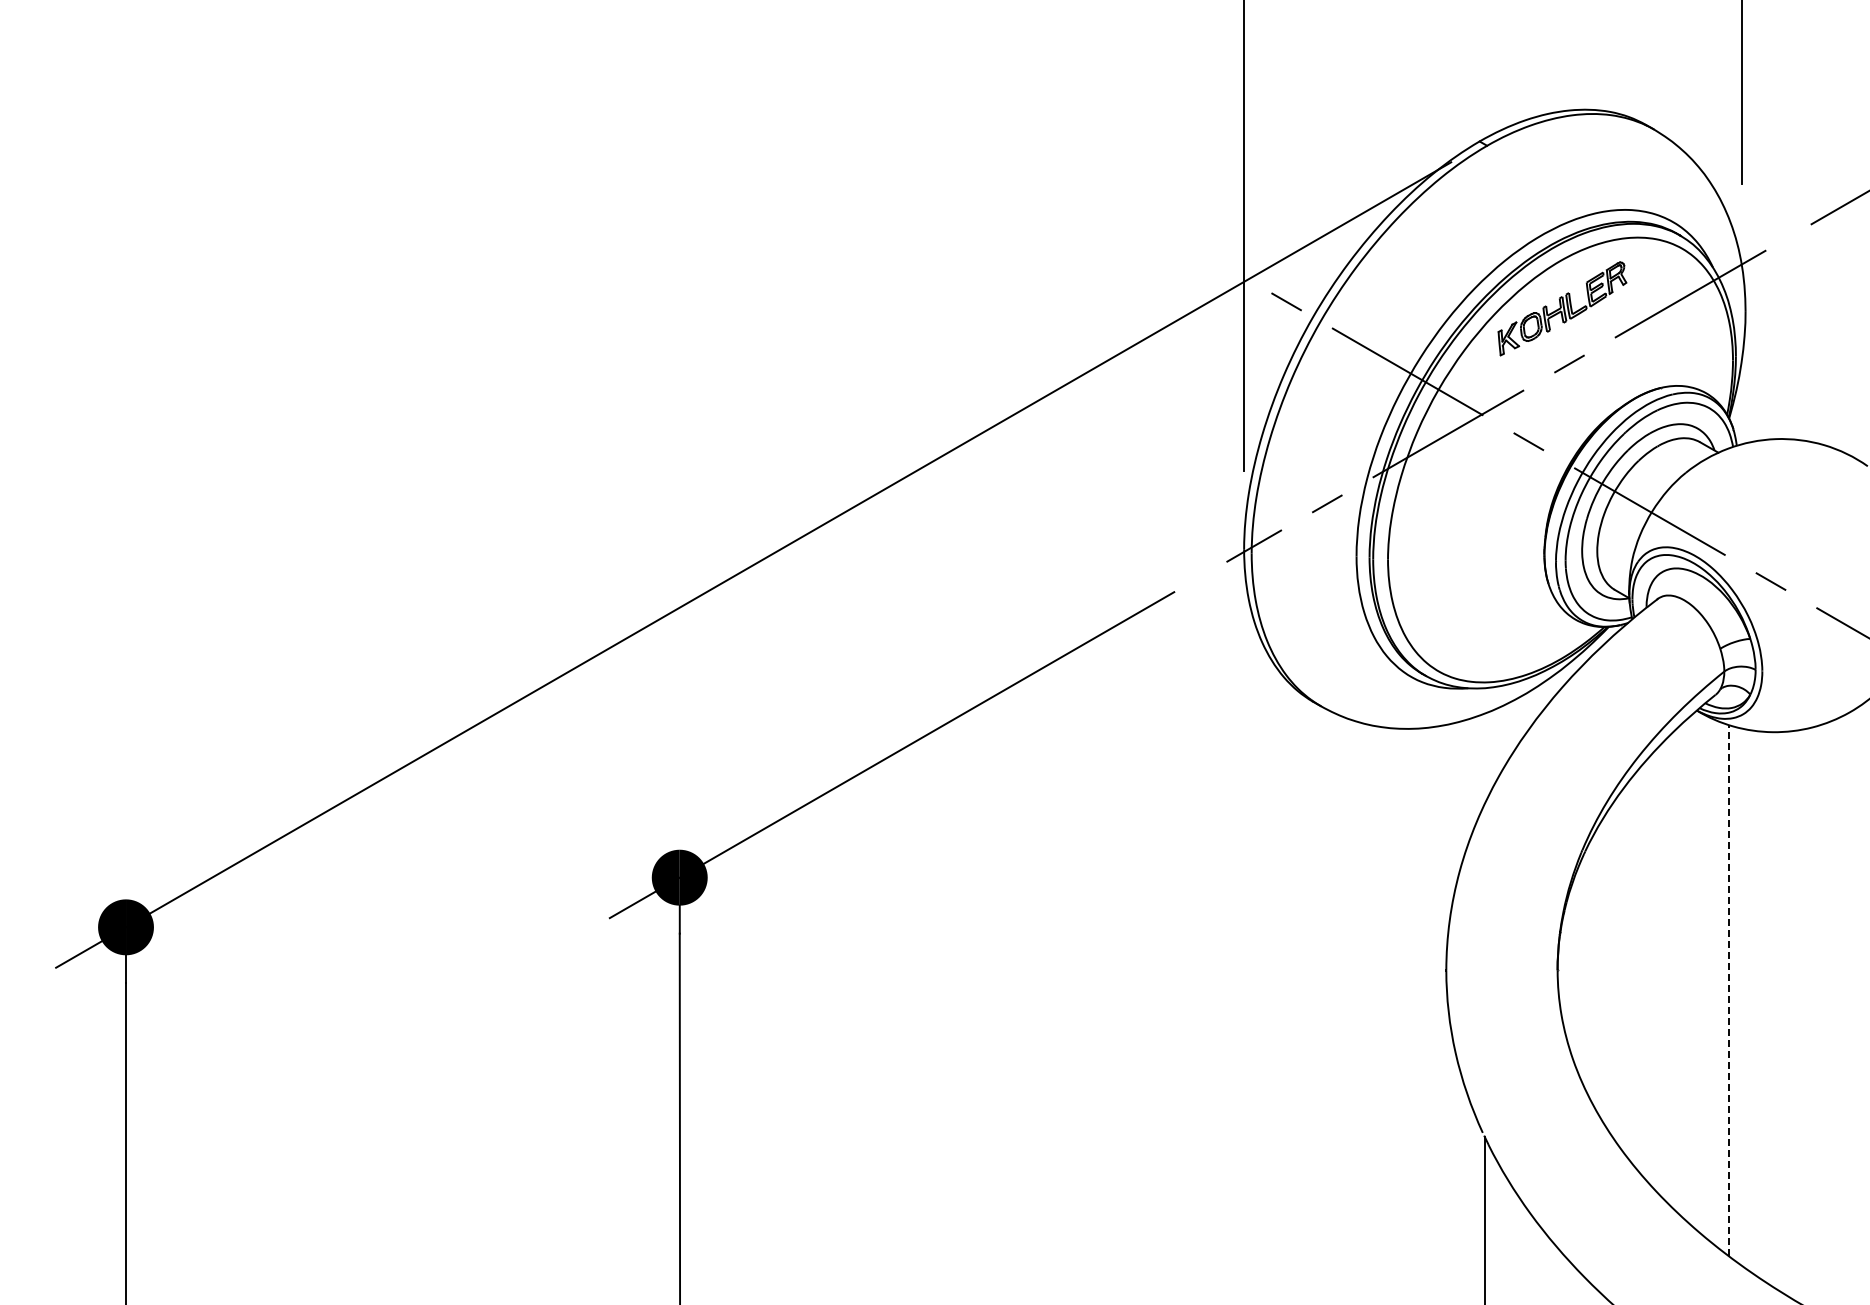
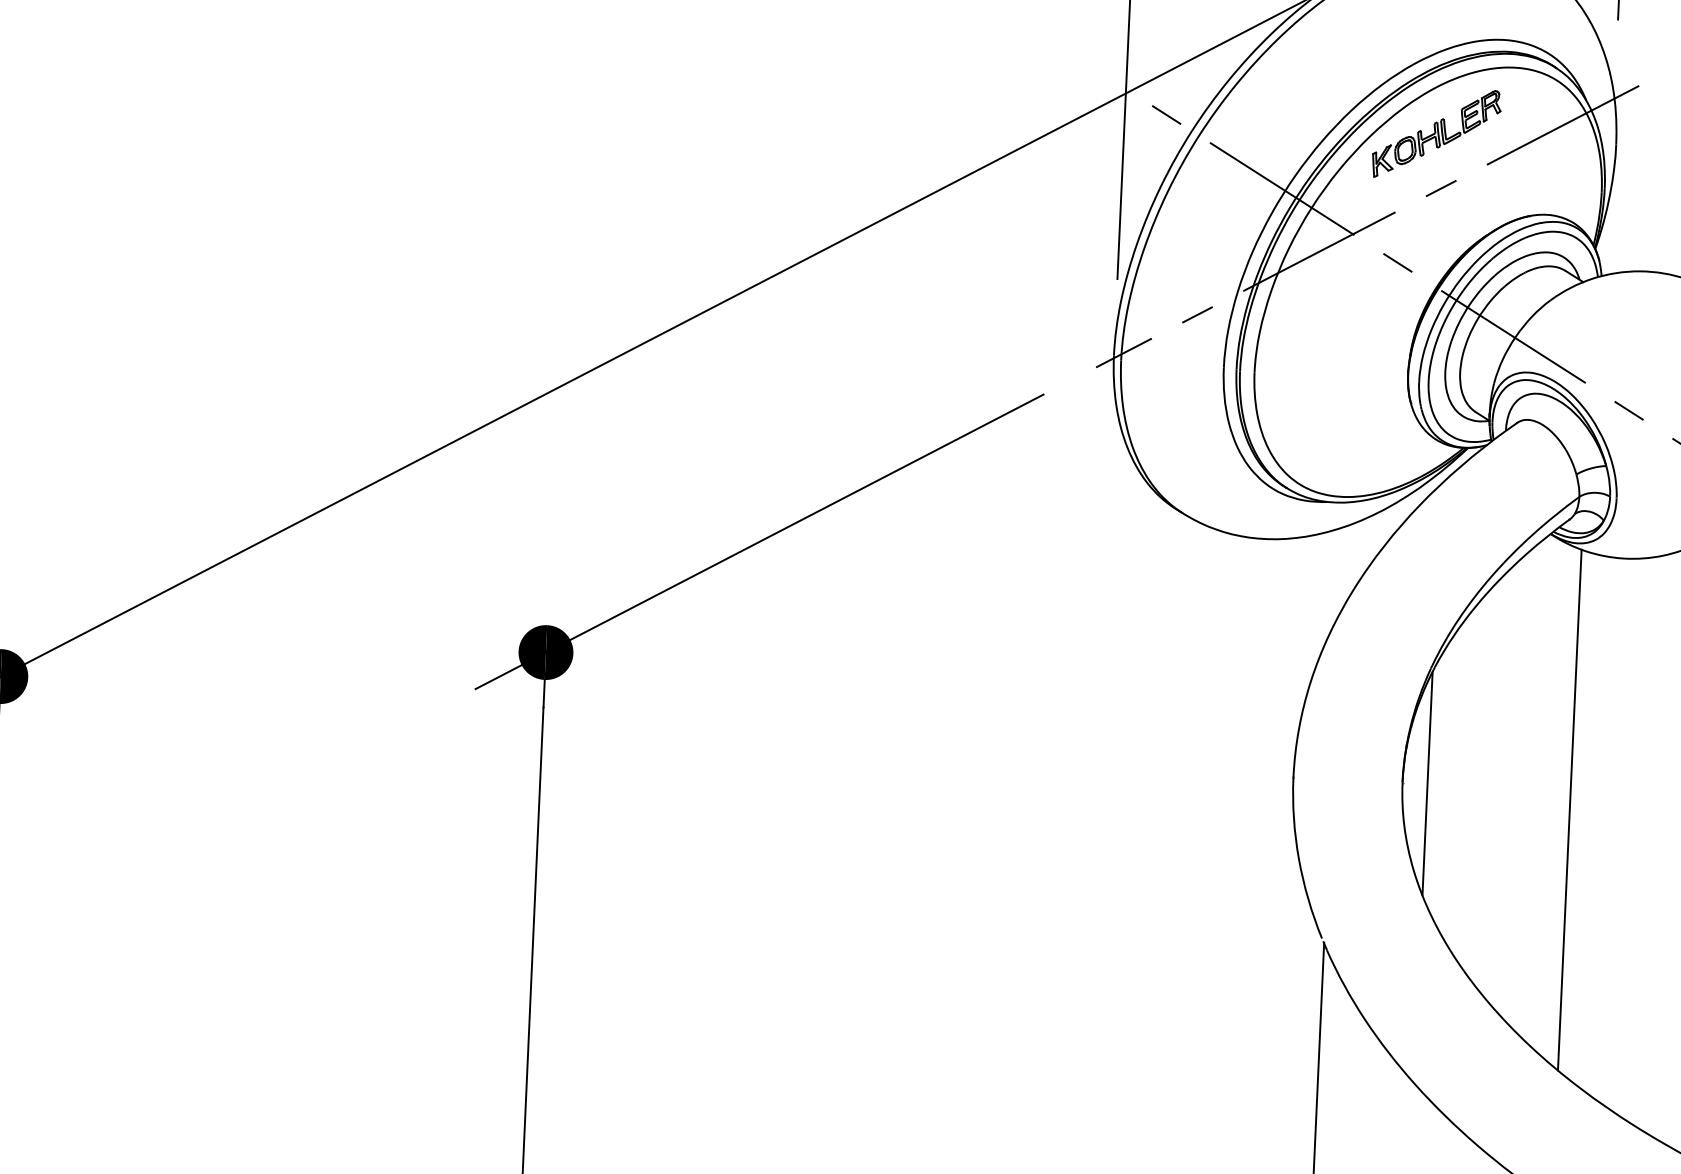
line: (1583, 970) -> (1427, 783), added
line: (1729, 990) -> (1570, 809), dashed -> solid

